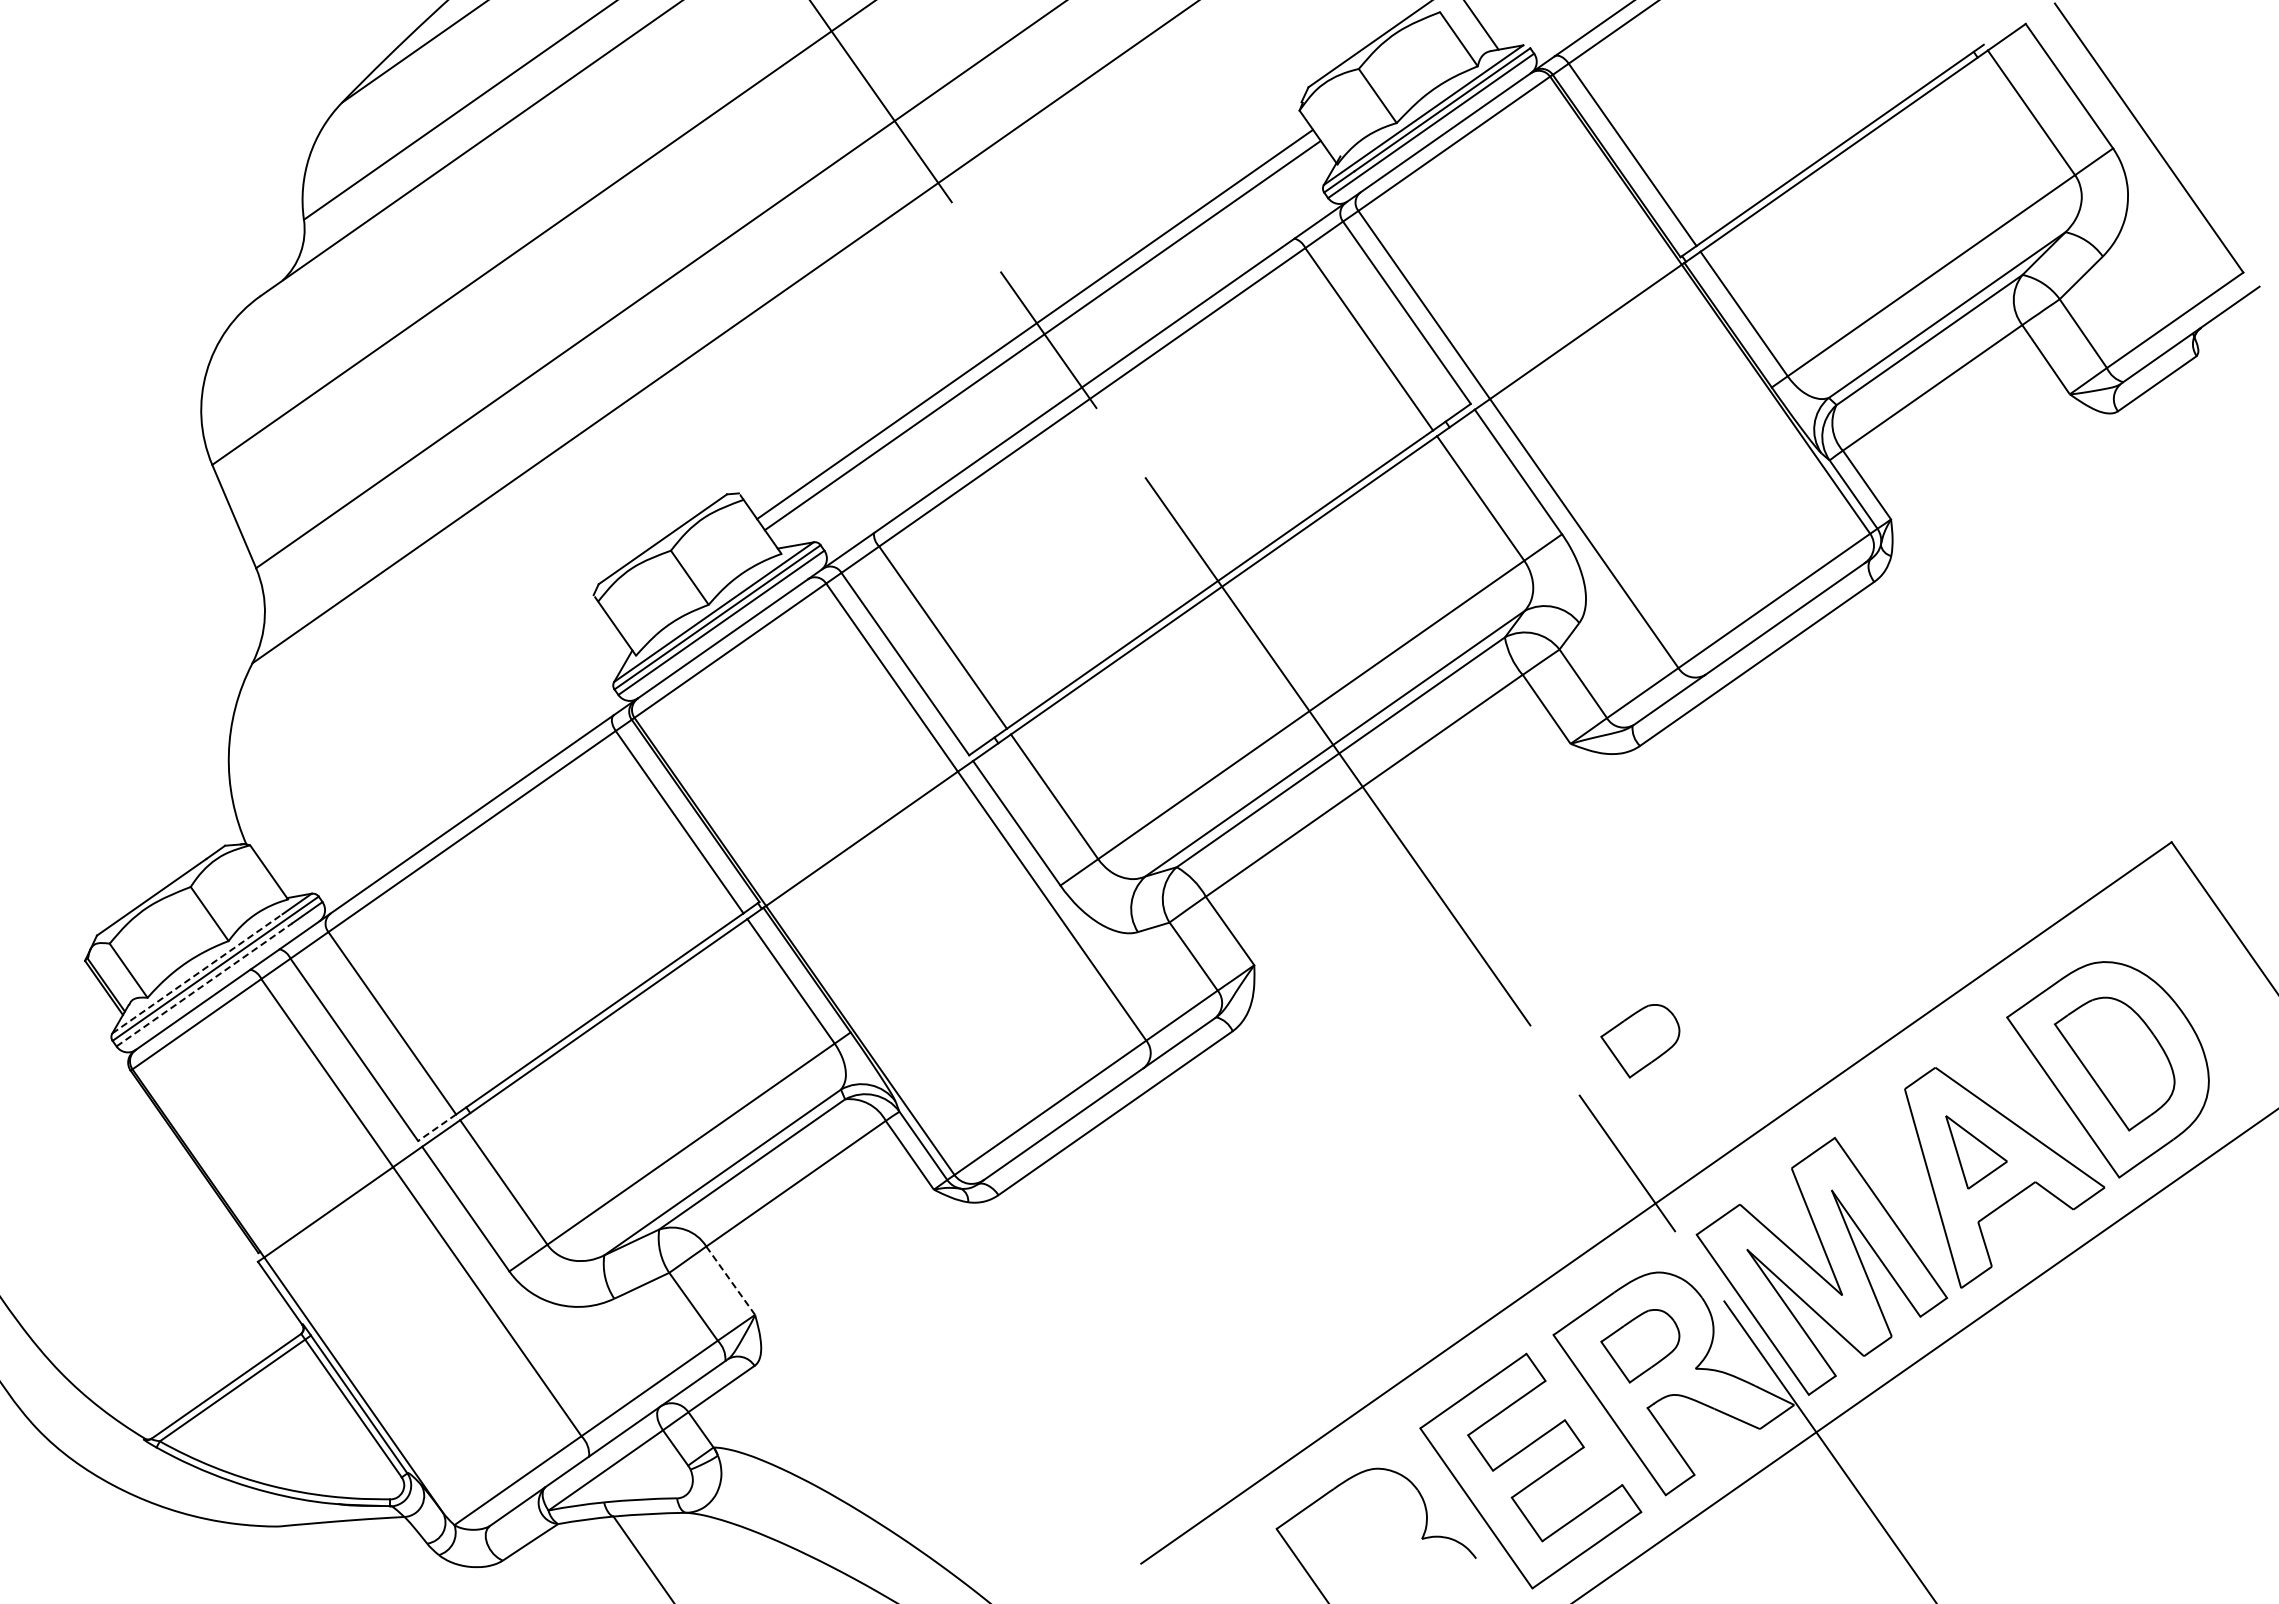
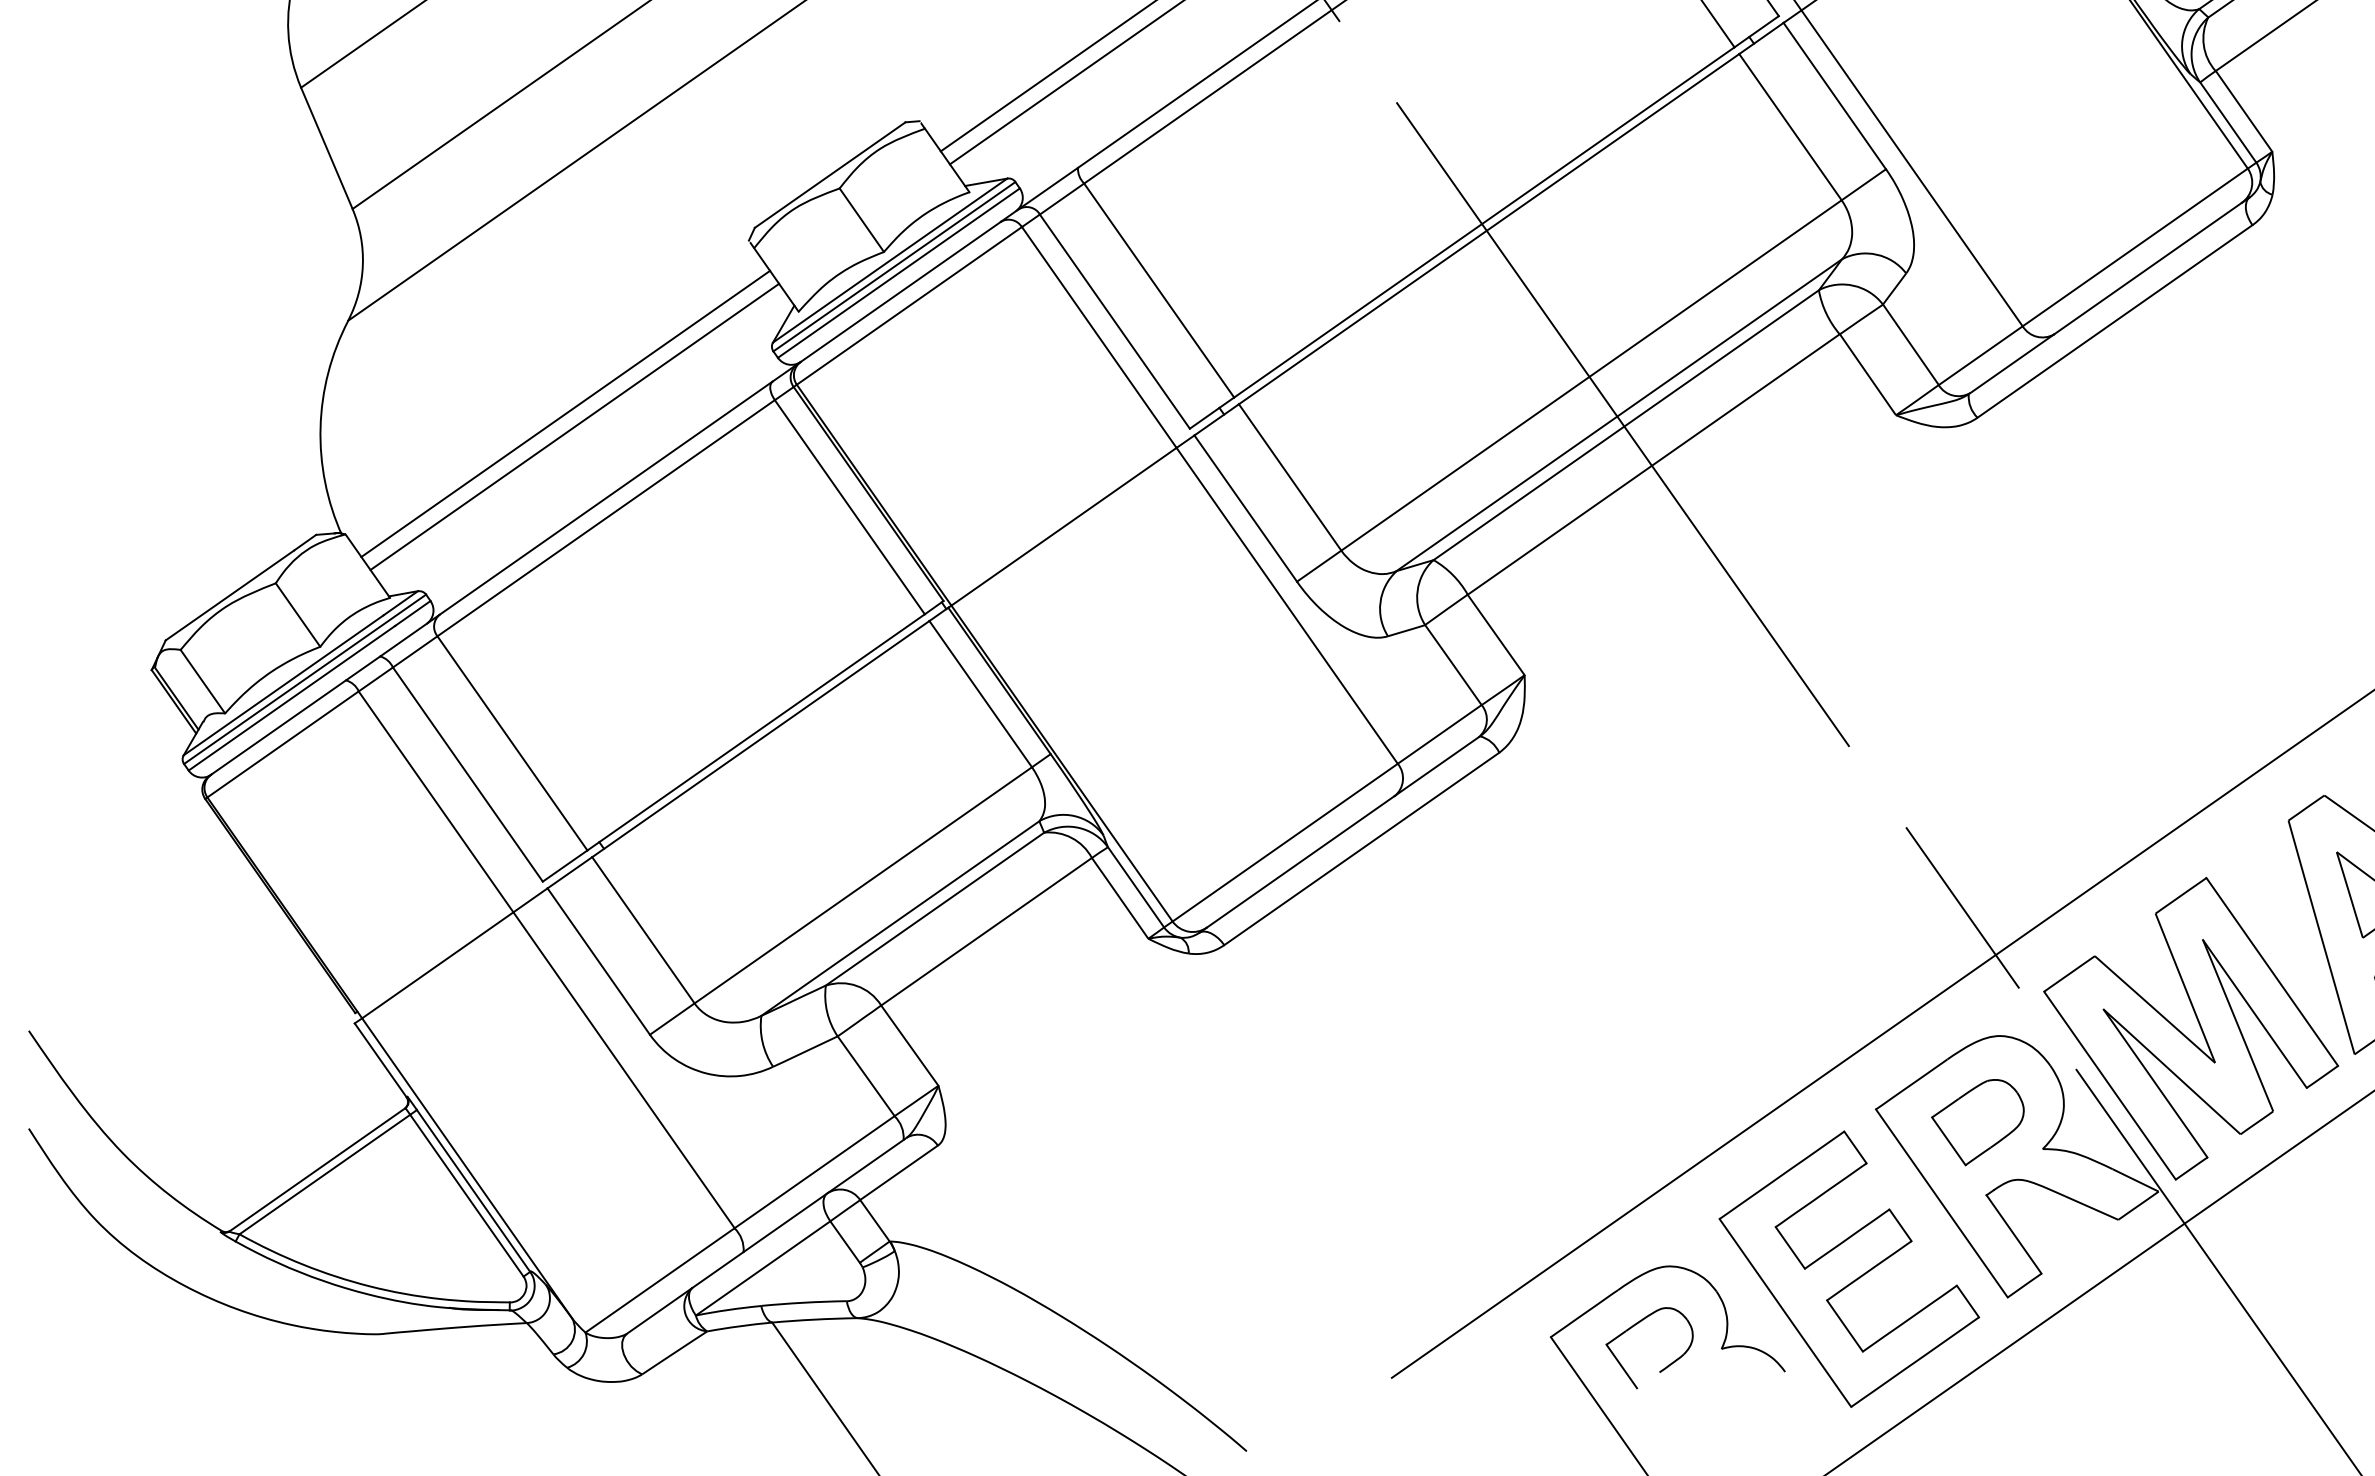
line: (437, 742) -> (565, 413), added
line: (445, 753) -> (574, 426), added
line: (197, 973) -> (283, 684), dashed -> solid
line: (204, 984) -> (291, 697), dashed -> solid
part: (1640, 1041) -> (1978, 764), removed
line: (436, 1128) -> (564, 866), dashed -> solid
line: (730, 1280) -> (909, 1045), dashed -> solid
part: (1373, 1554) -> (1664, 1367), added

